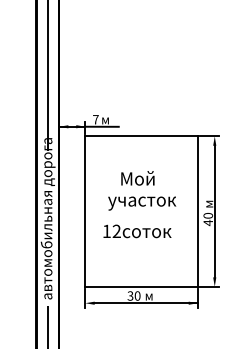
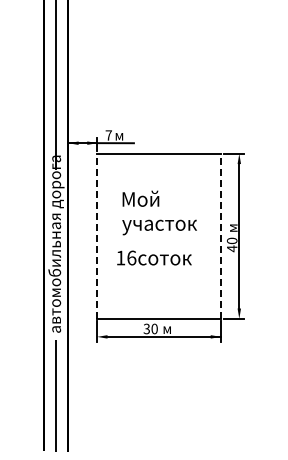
text: (137, 178) -> (140, 198), moved
line: (85, 211) -> (97, 236), solid -> dashed
line: (198, 211) -> (221, 236), solid -> dashed
text: (116, 230) -> (131, 257), 12 -> 16

